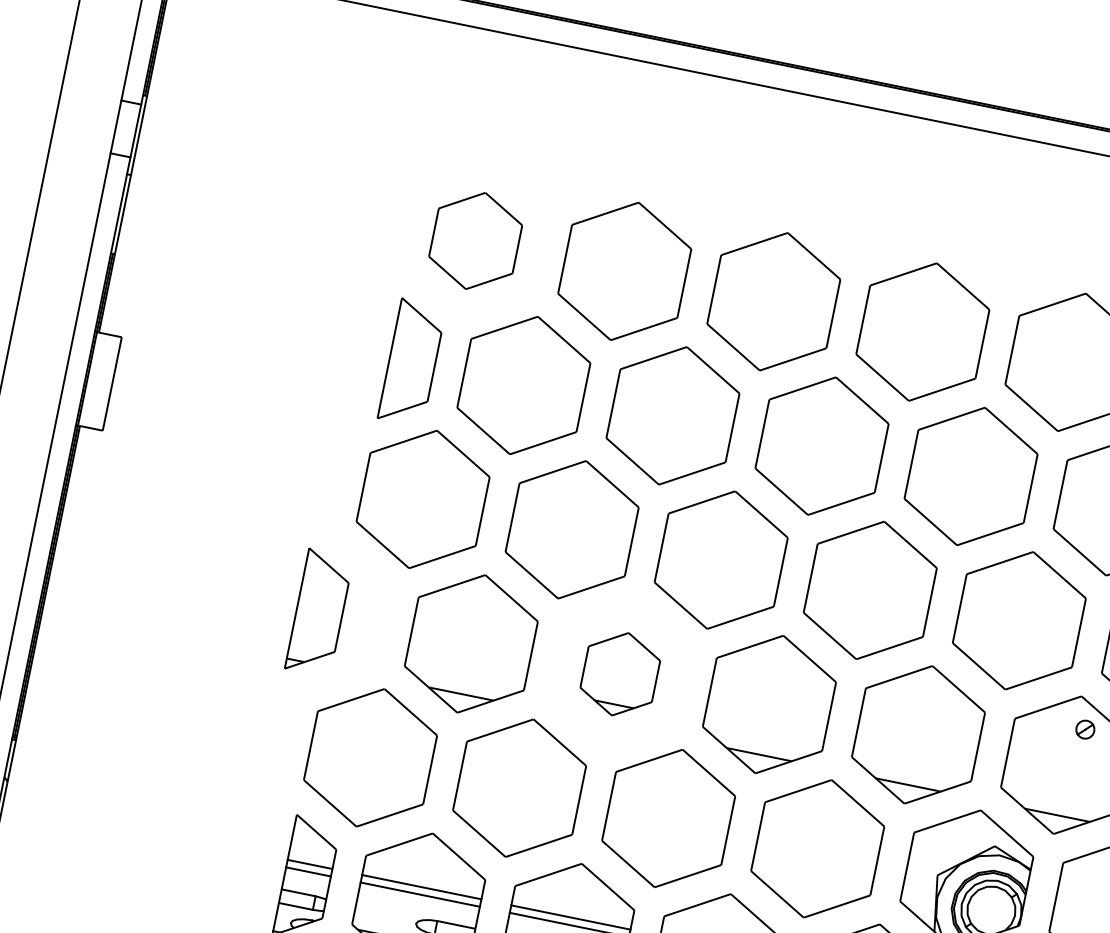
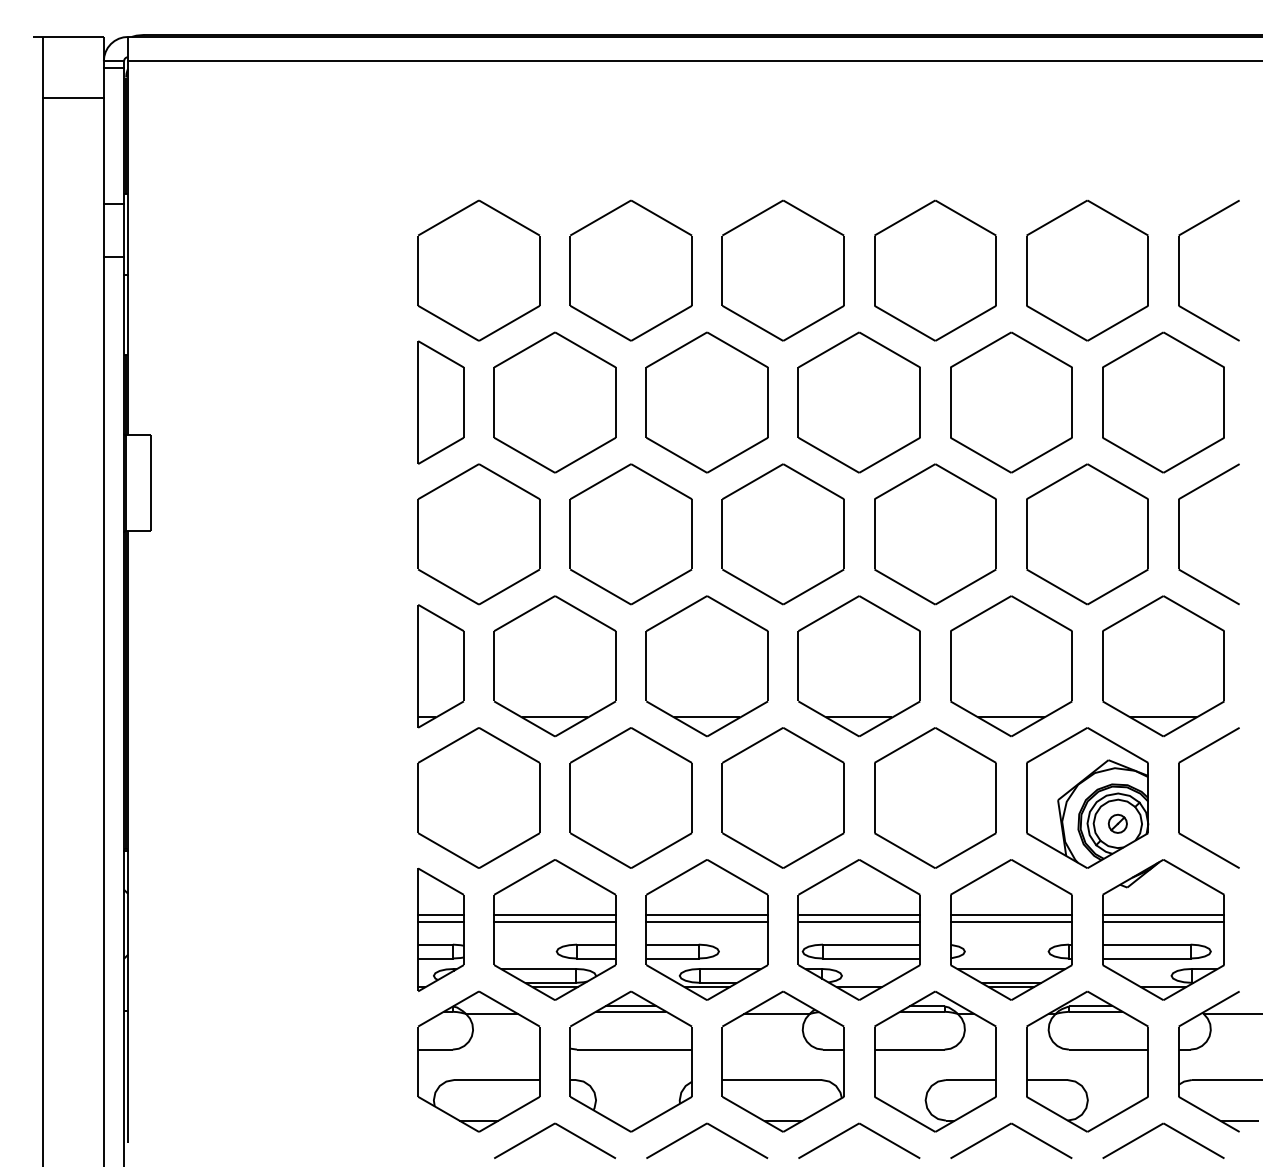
part: (475, 240) -> (478, 270), size x1.43
part: (318, 613) -> (440, 666), moved
part: (619, 674) -> (706, 666), size x1.67
part: (1085, 729) -> (1117, 823), moved

